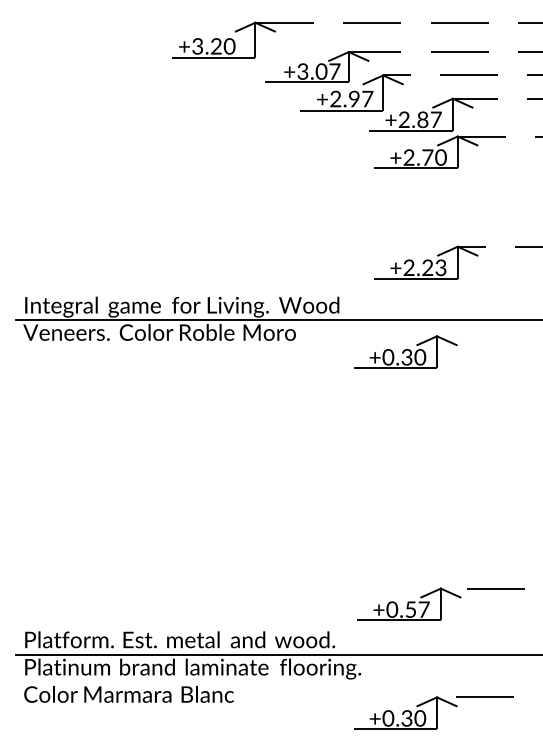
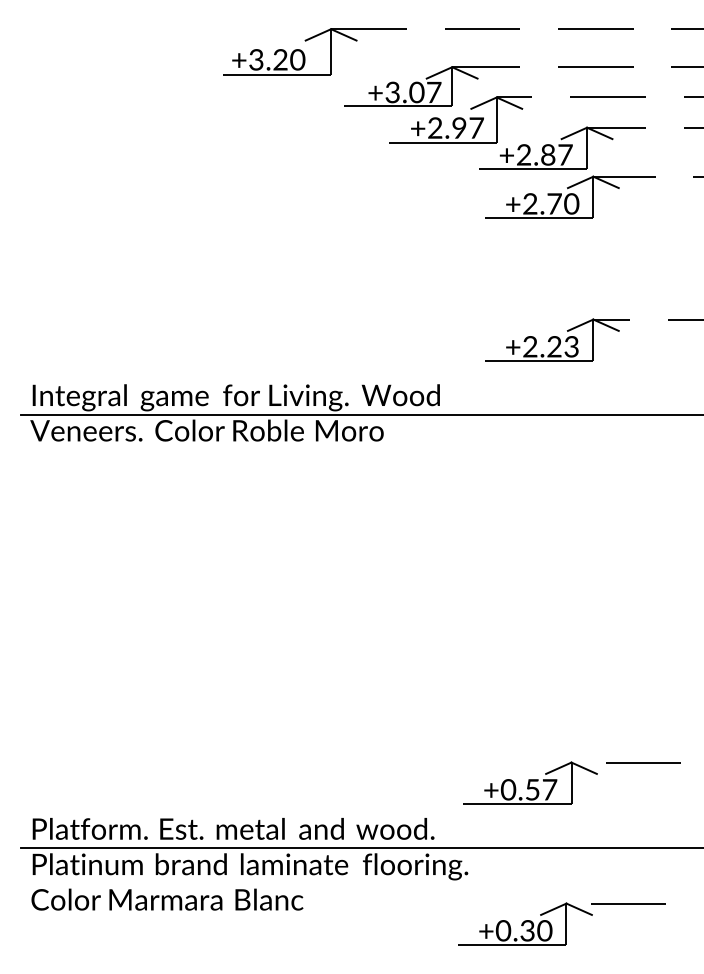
part: (405, 351) -> (525, 455), removed

